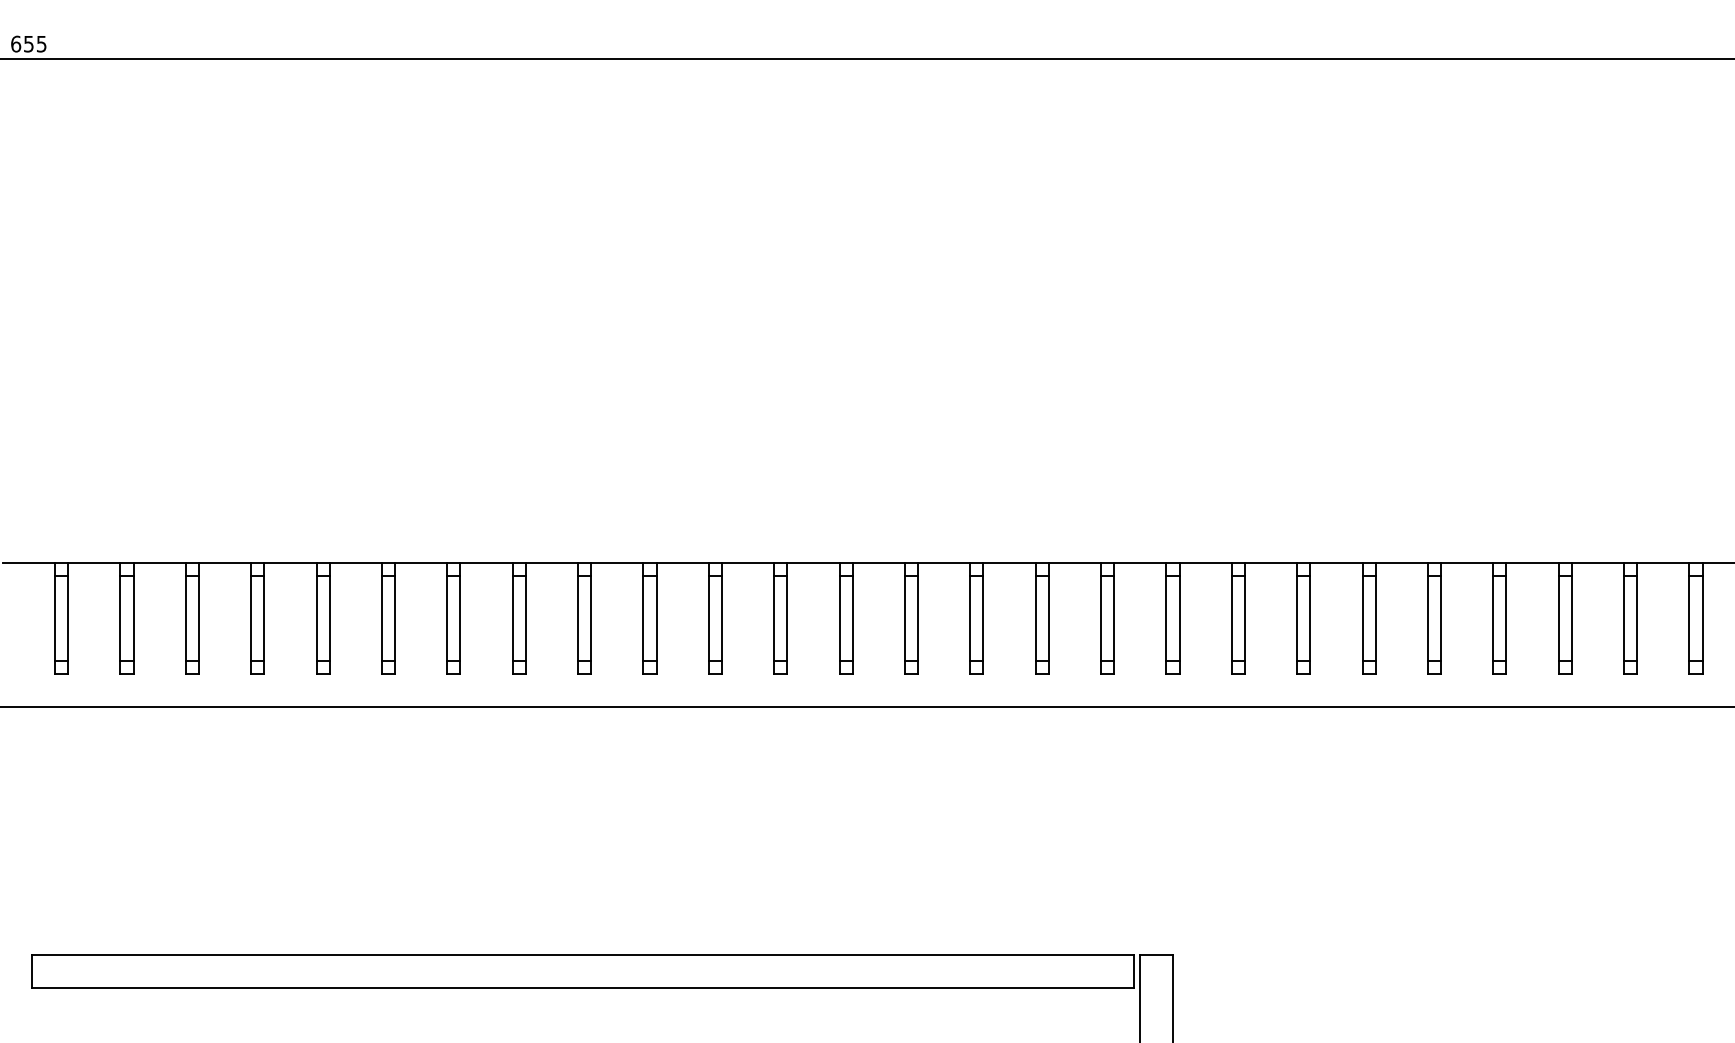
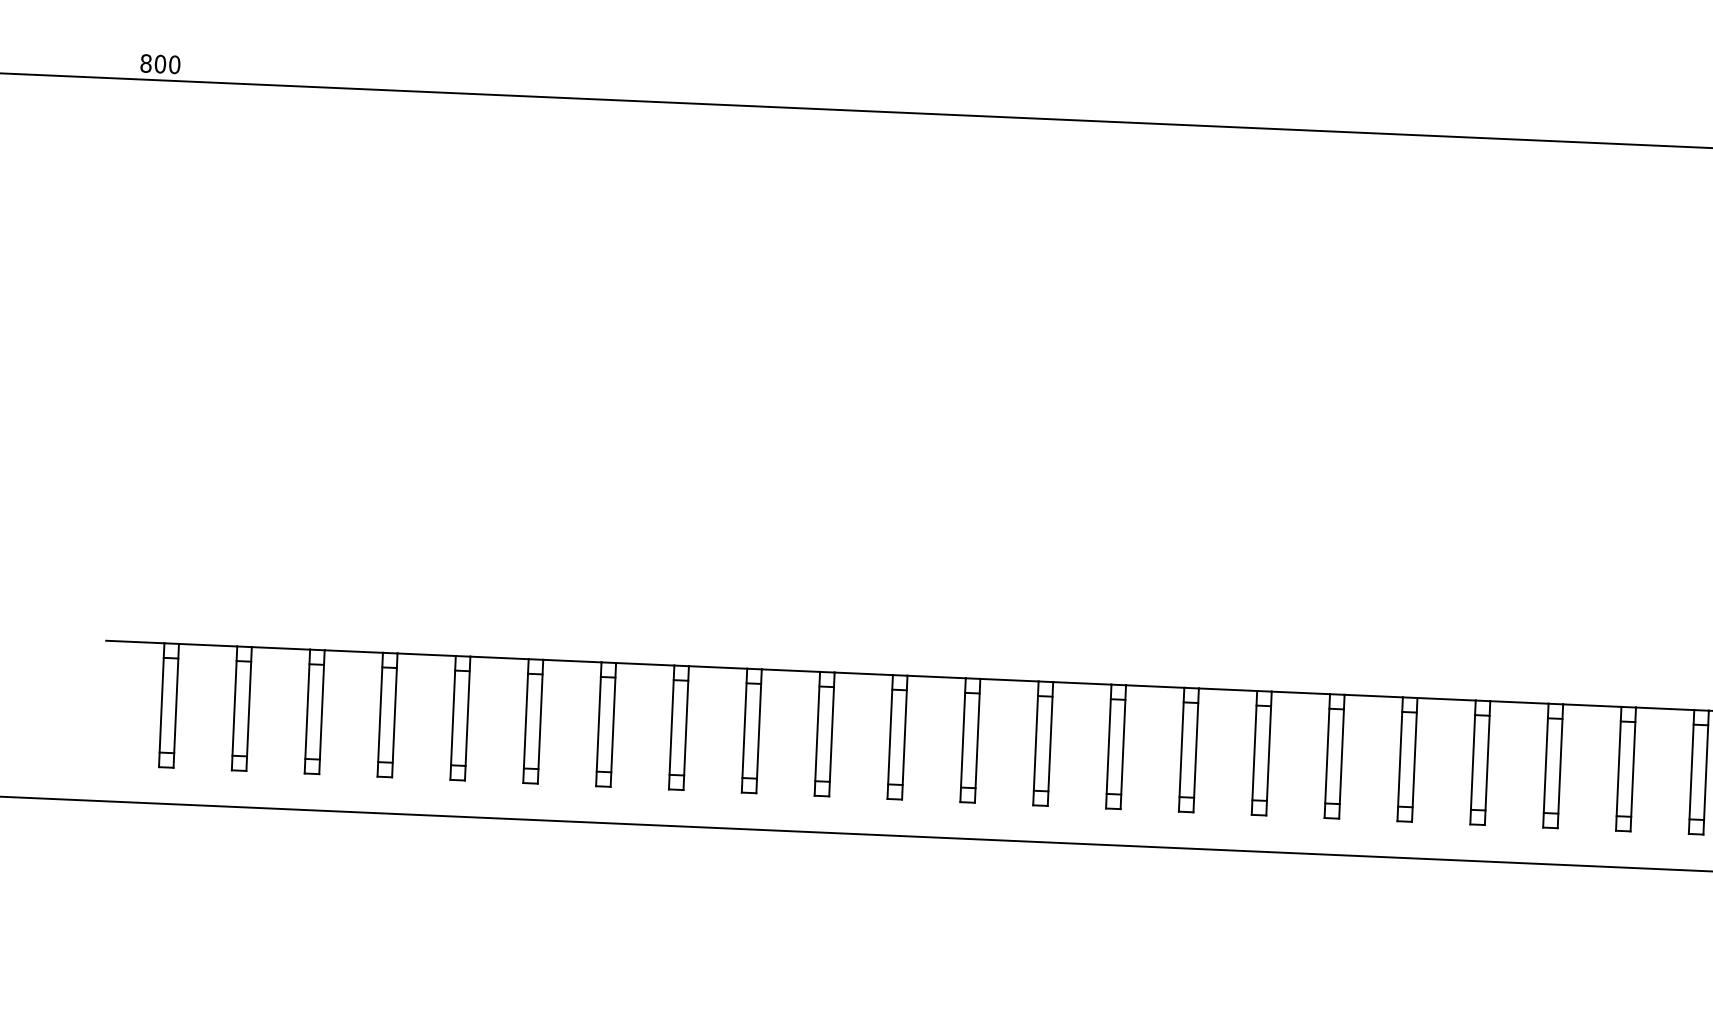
text: (28, 43) -> (160, 63), 655 -> 800

